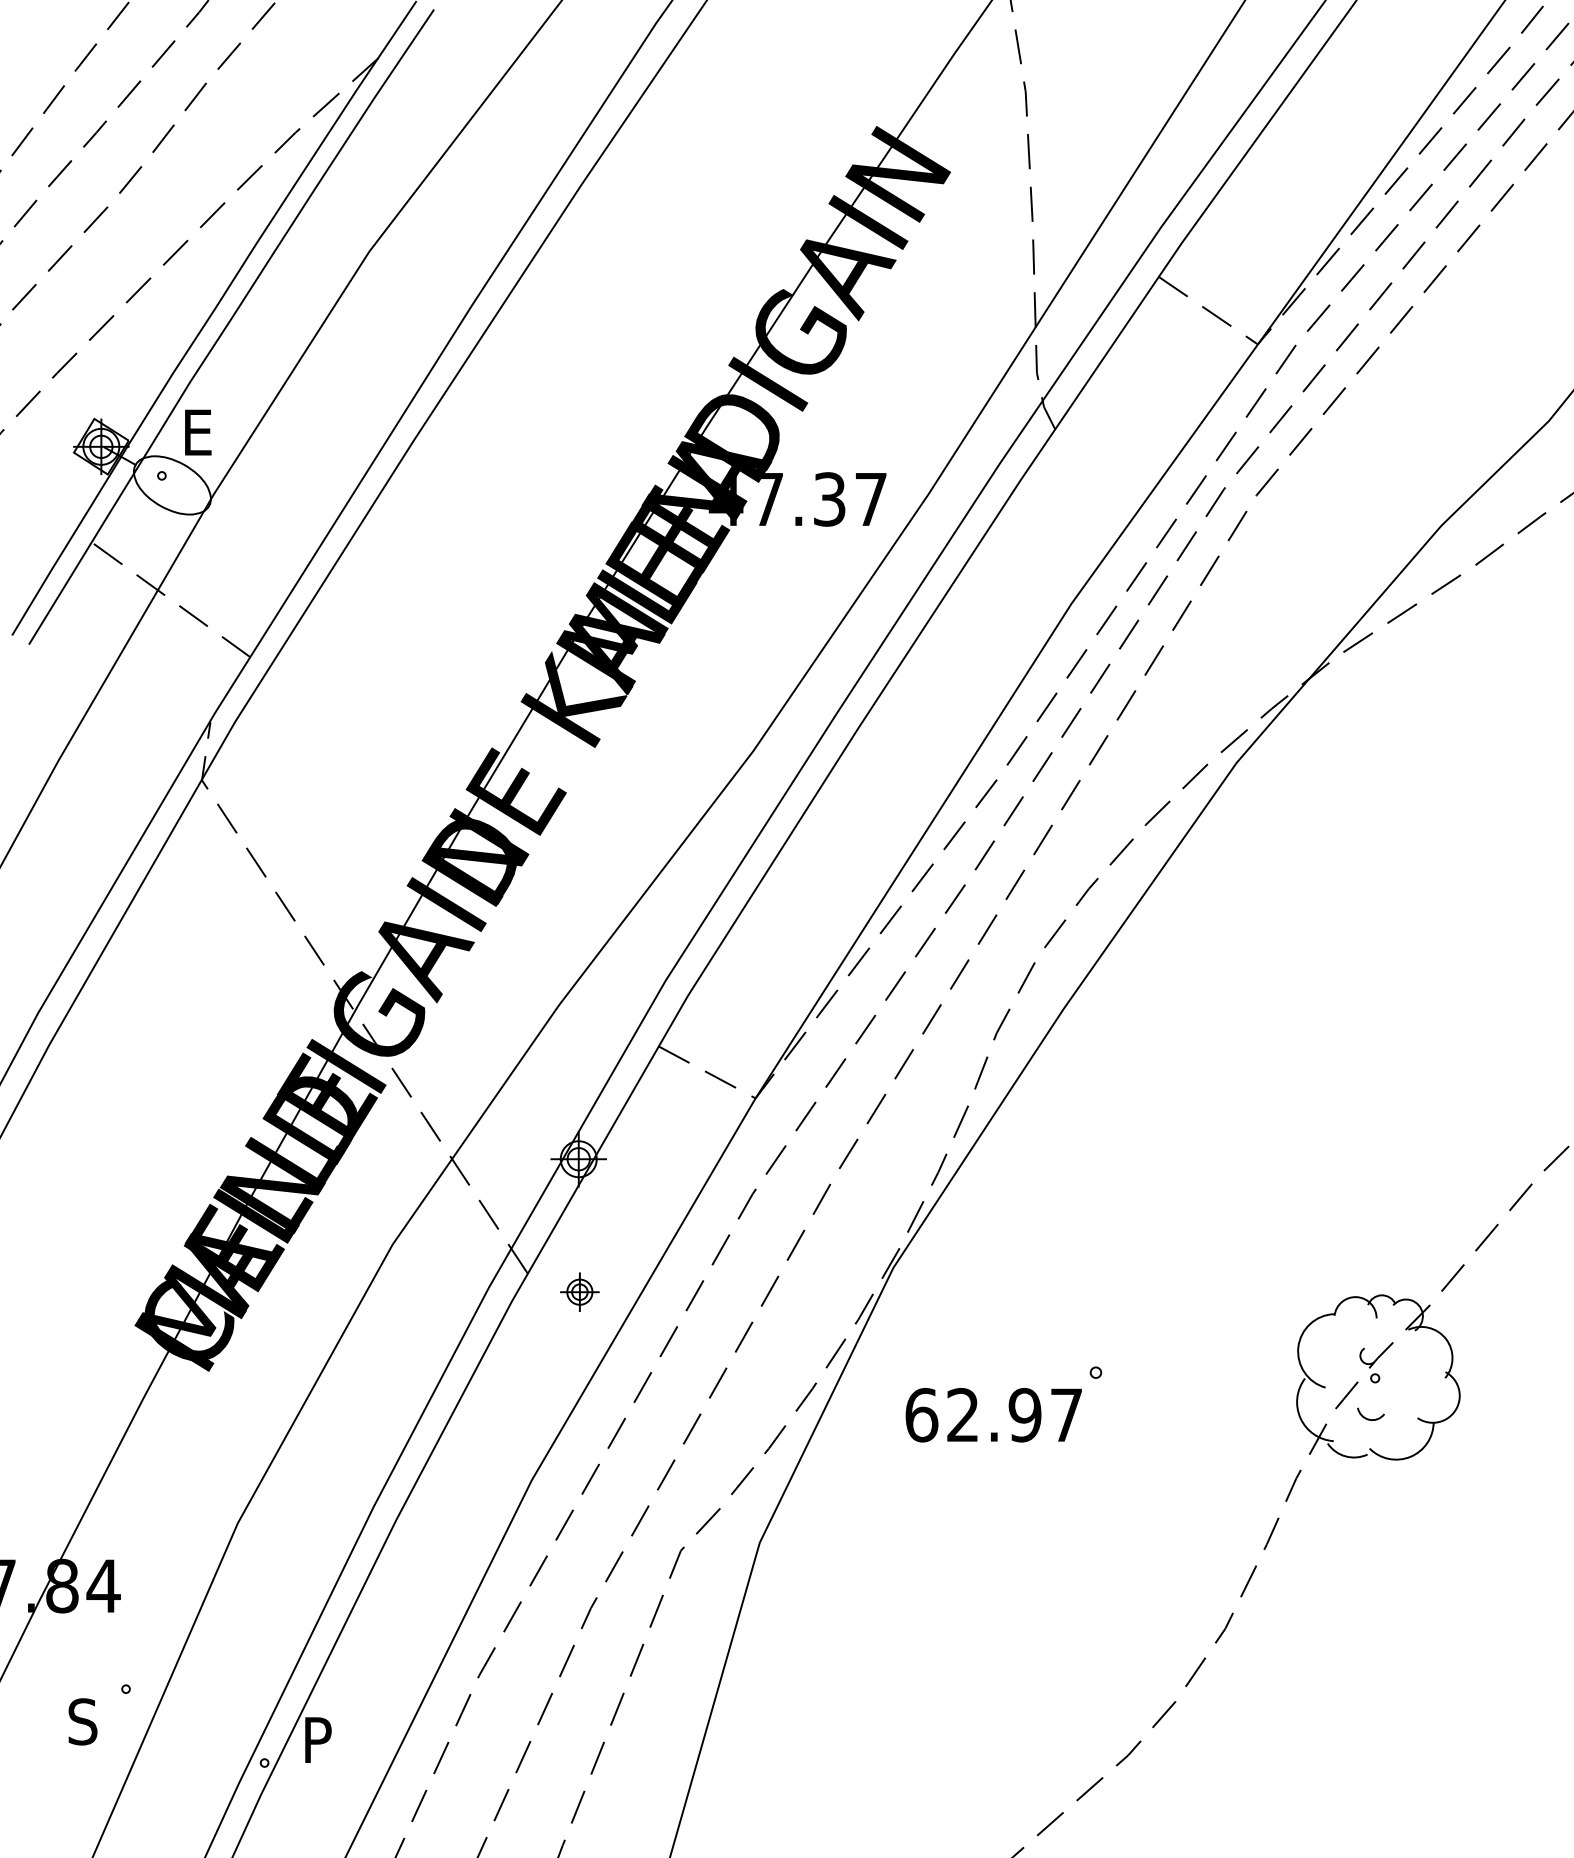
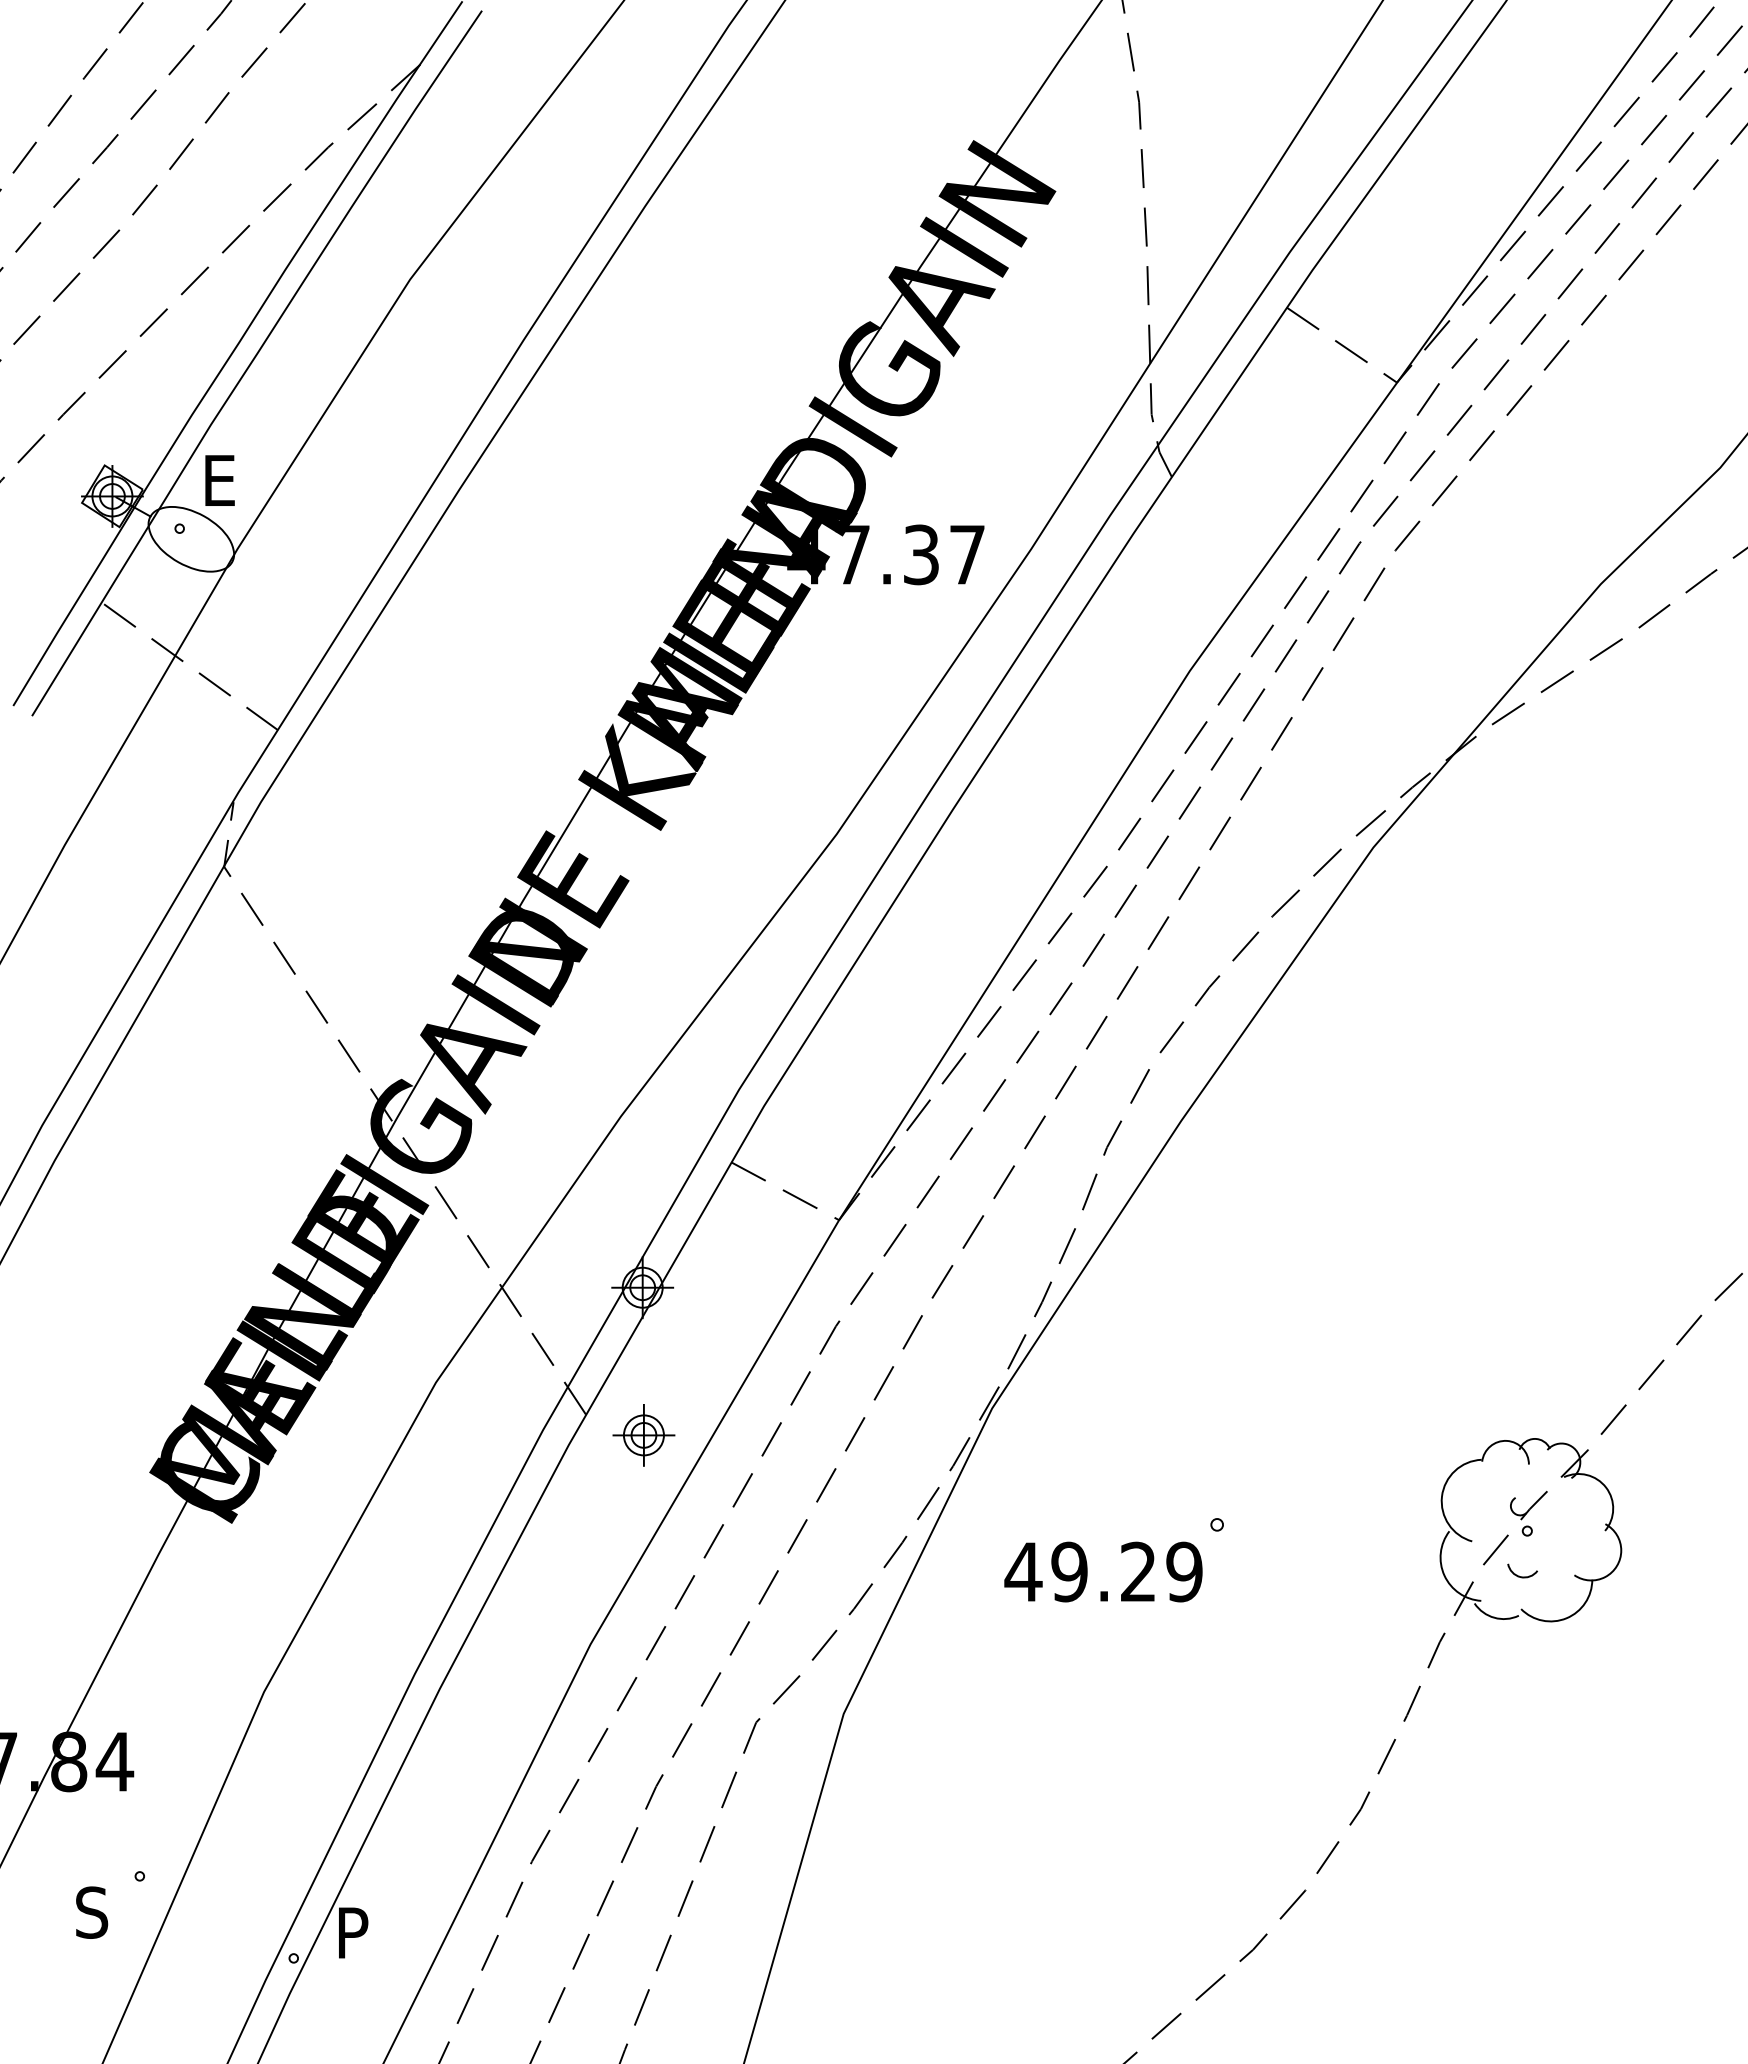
part: (579, 1292) -> (643, 1435), size x1.43
text: (993, 1414) -> (1103, 1571), 62.97 -> 49.29

